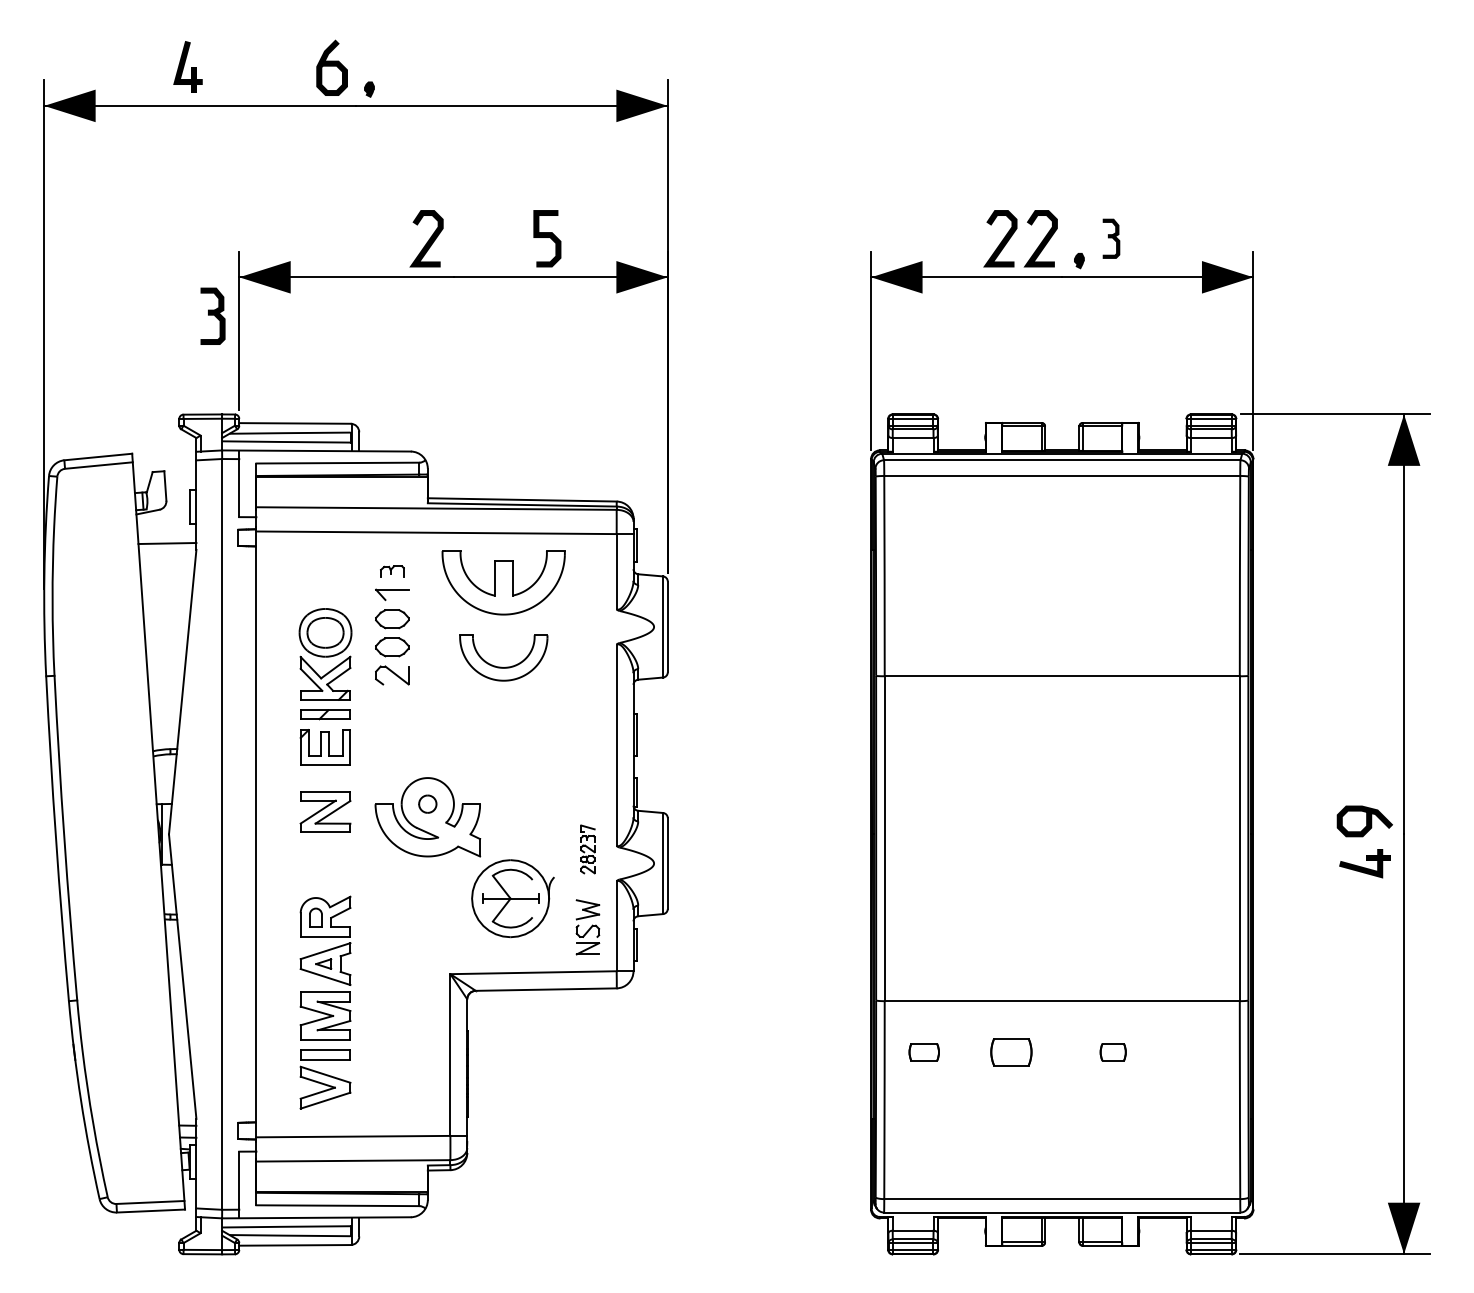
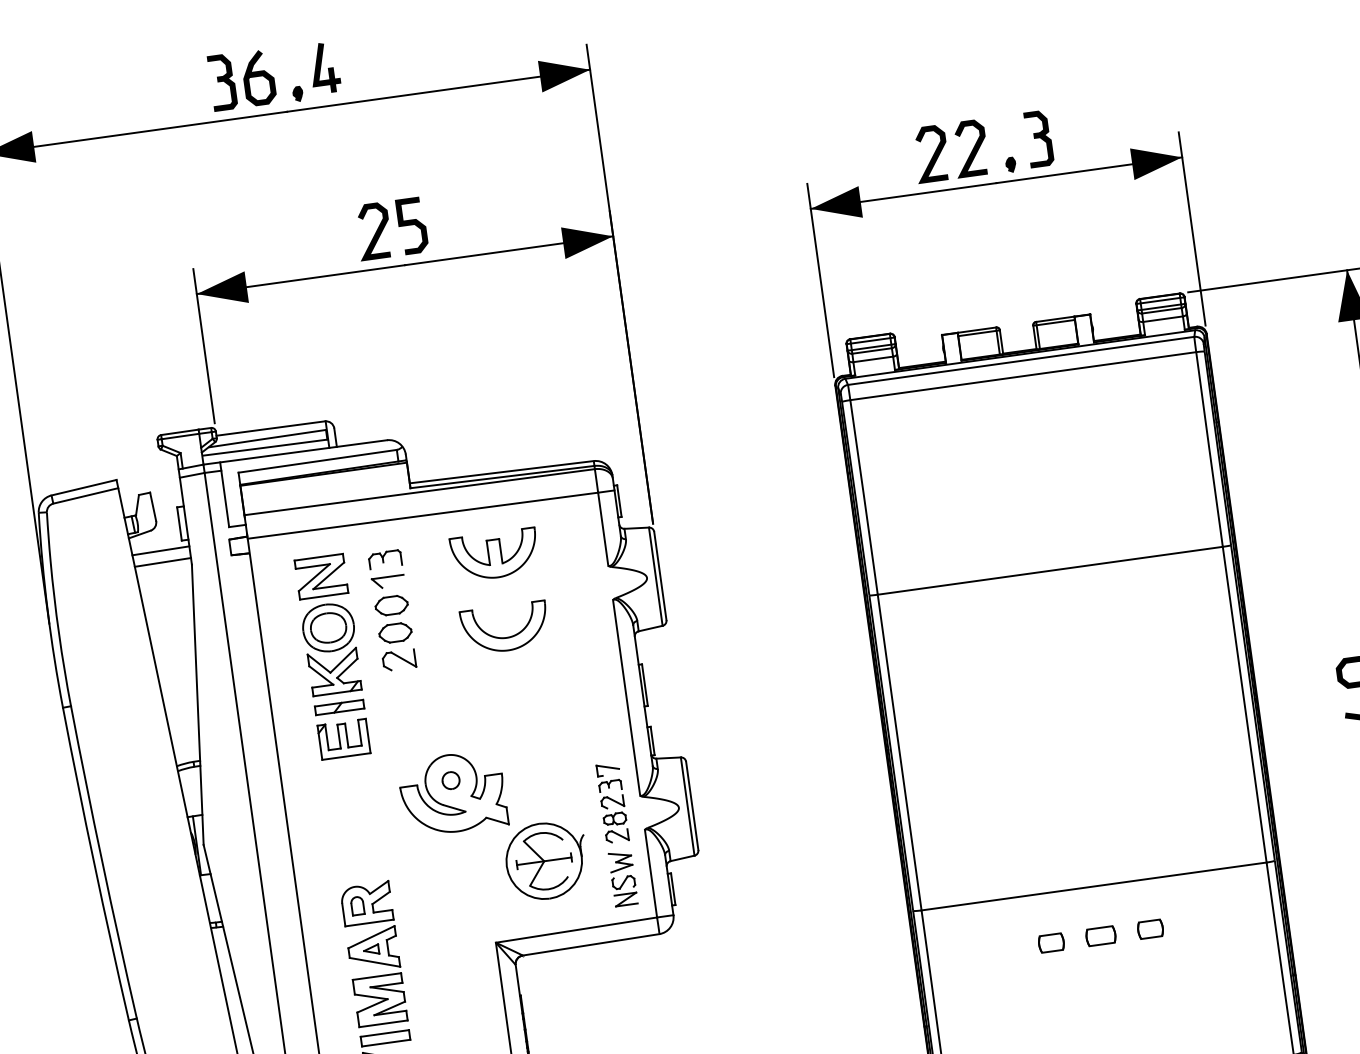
part: (187, 66) -> (324, 67), moved
curve: (547, 237) -> (412, 224), moved
part: (1111, 238) -> (1039, 138), size x1.43
part: (212, 315) -> (222, 81), moved
line: (166, 531) -> (160, 550), added
part: (392, 571) -> (385, 559), size x1.43
part: (503, 582) -> (494, 554), size x0.71
part: (325, 811) -> (321, 576), moved
part: (587, 849) -> (612, 803), size x1.67
part: (923, 1052) -> (1100, 936), moved
part: (1010, 1052) -> (1050, 943), size x0.62

